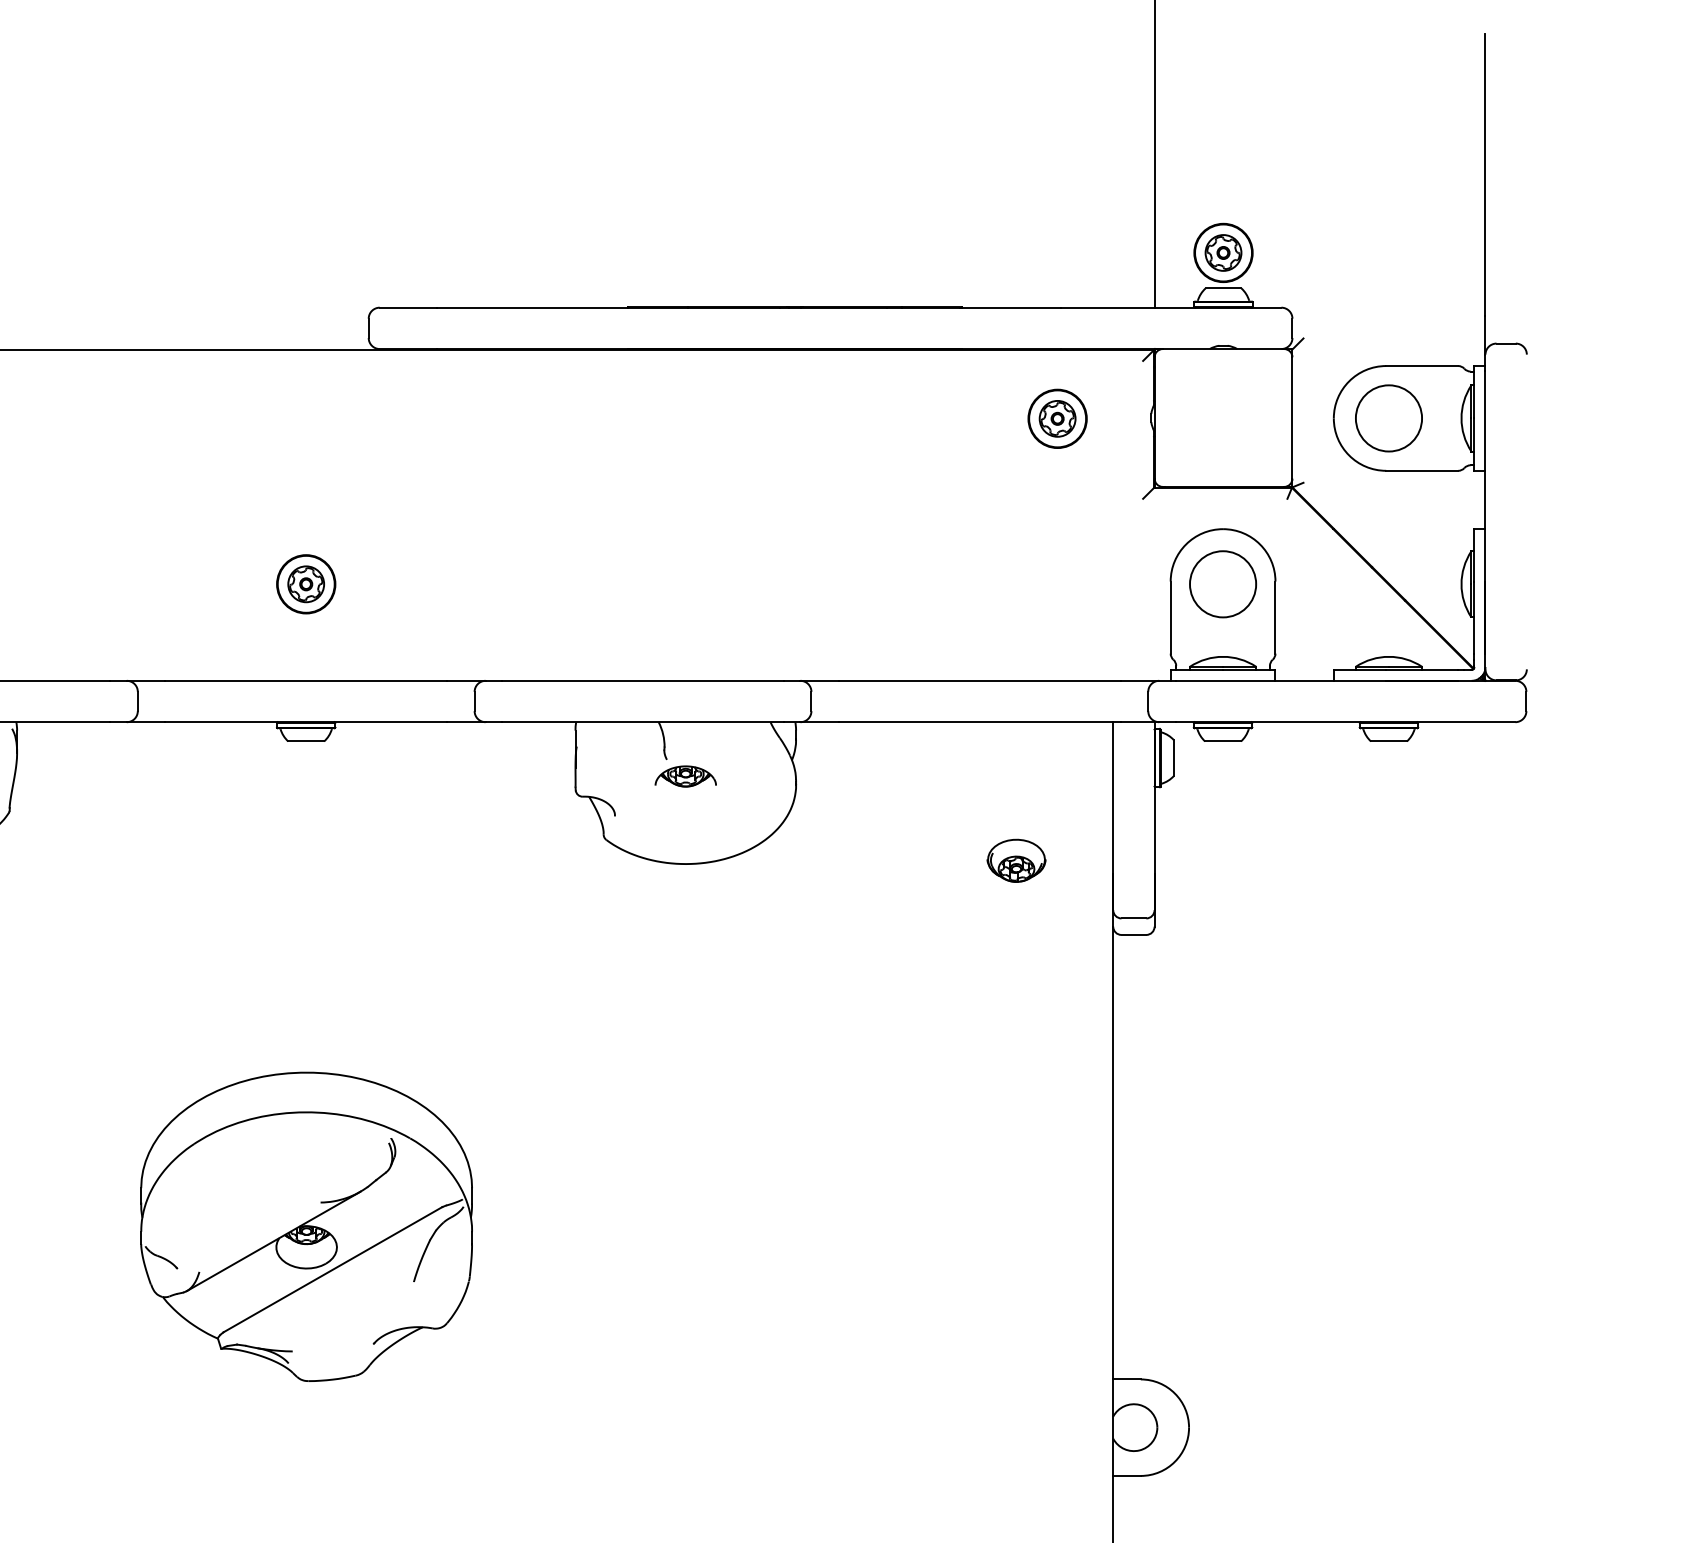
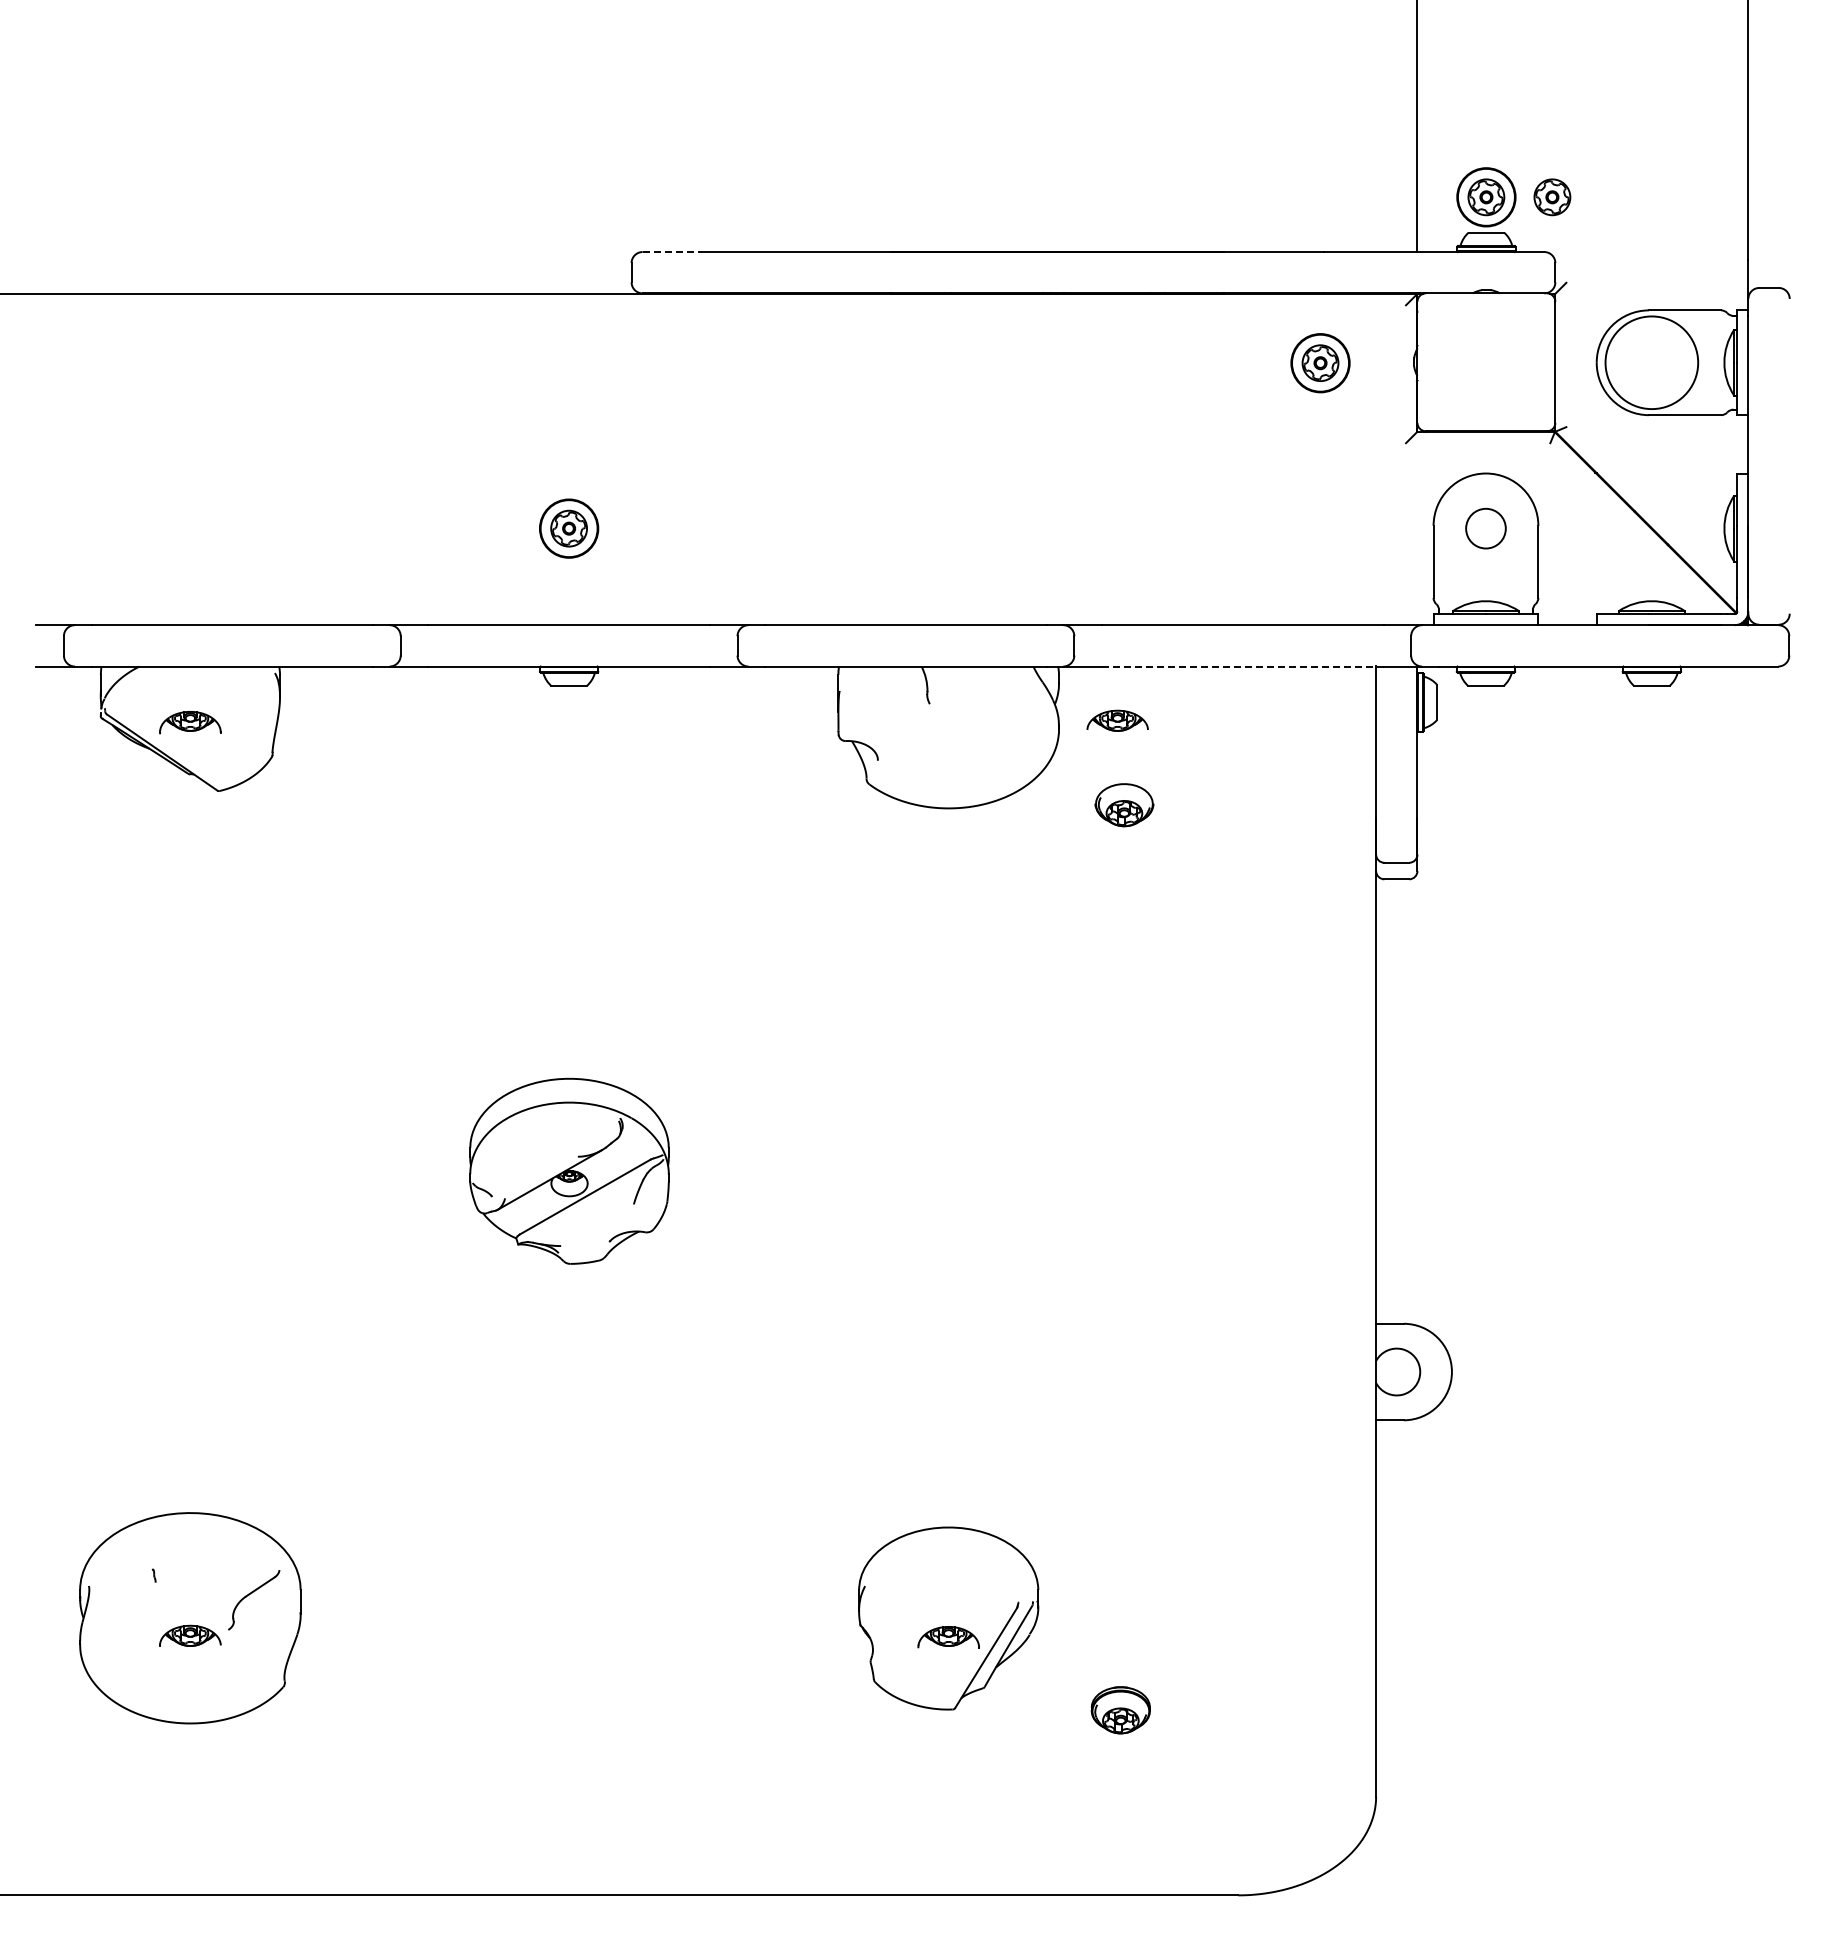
part: (1289, 253) -> (1552, 197), added
line: (408, 308) -> (671, 252), solid -> dashed
circle: (1388, 418) -> (1651, 362), size x1.4
circle: (1222, 584) -> (1485, 528), size x0.6
line: (979, 722) -> (1242, 666), solid -> dashed
part: (685, 776) -> (1117, 720), moved
part: (1016, 861) -> (1124, 805), moved
part: (306, 1227) -> (569, 1171), size x0.6

